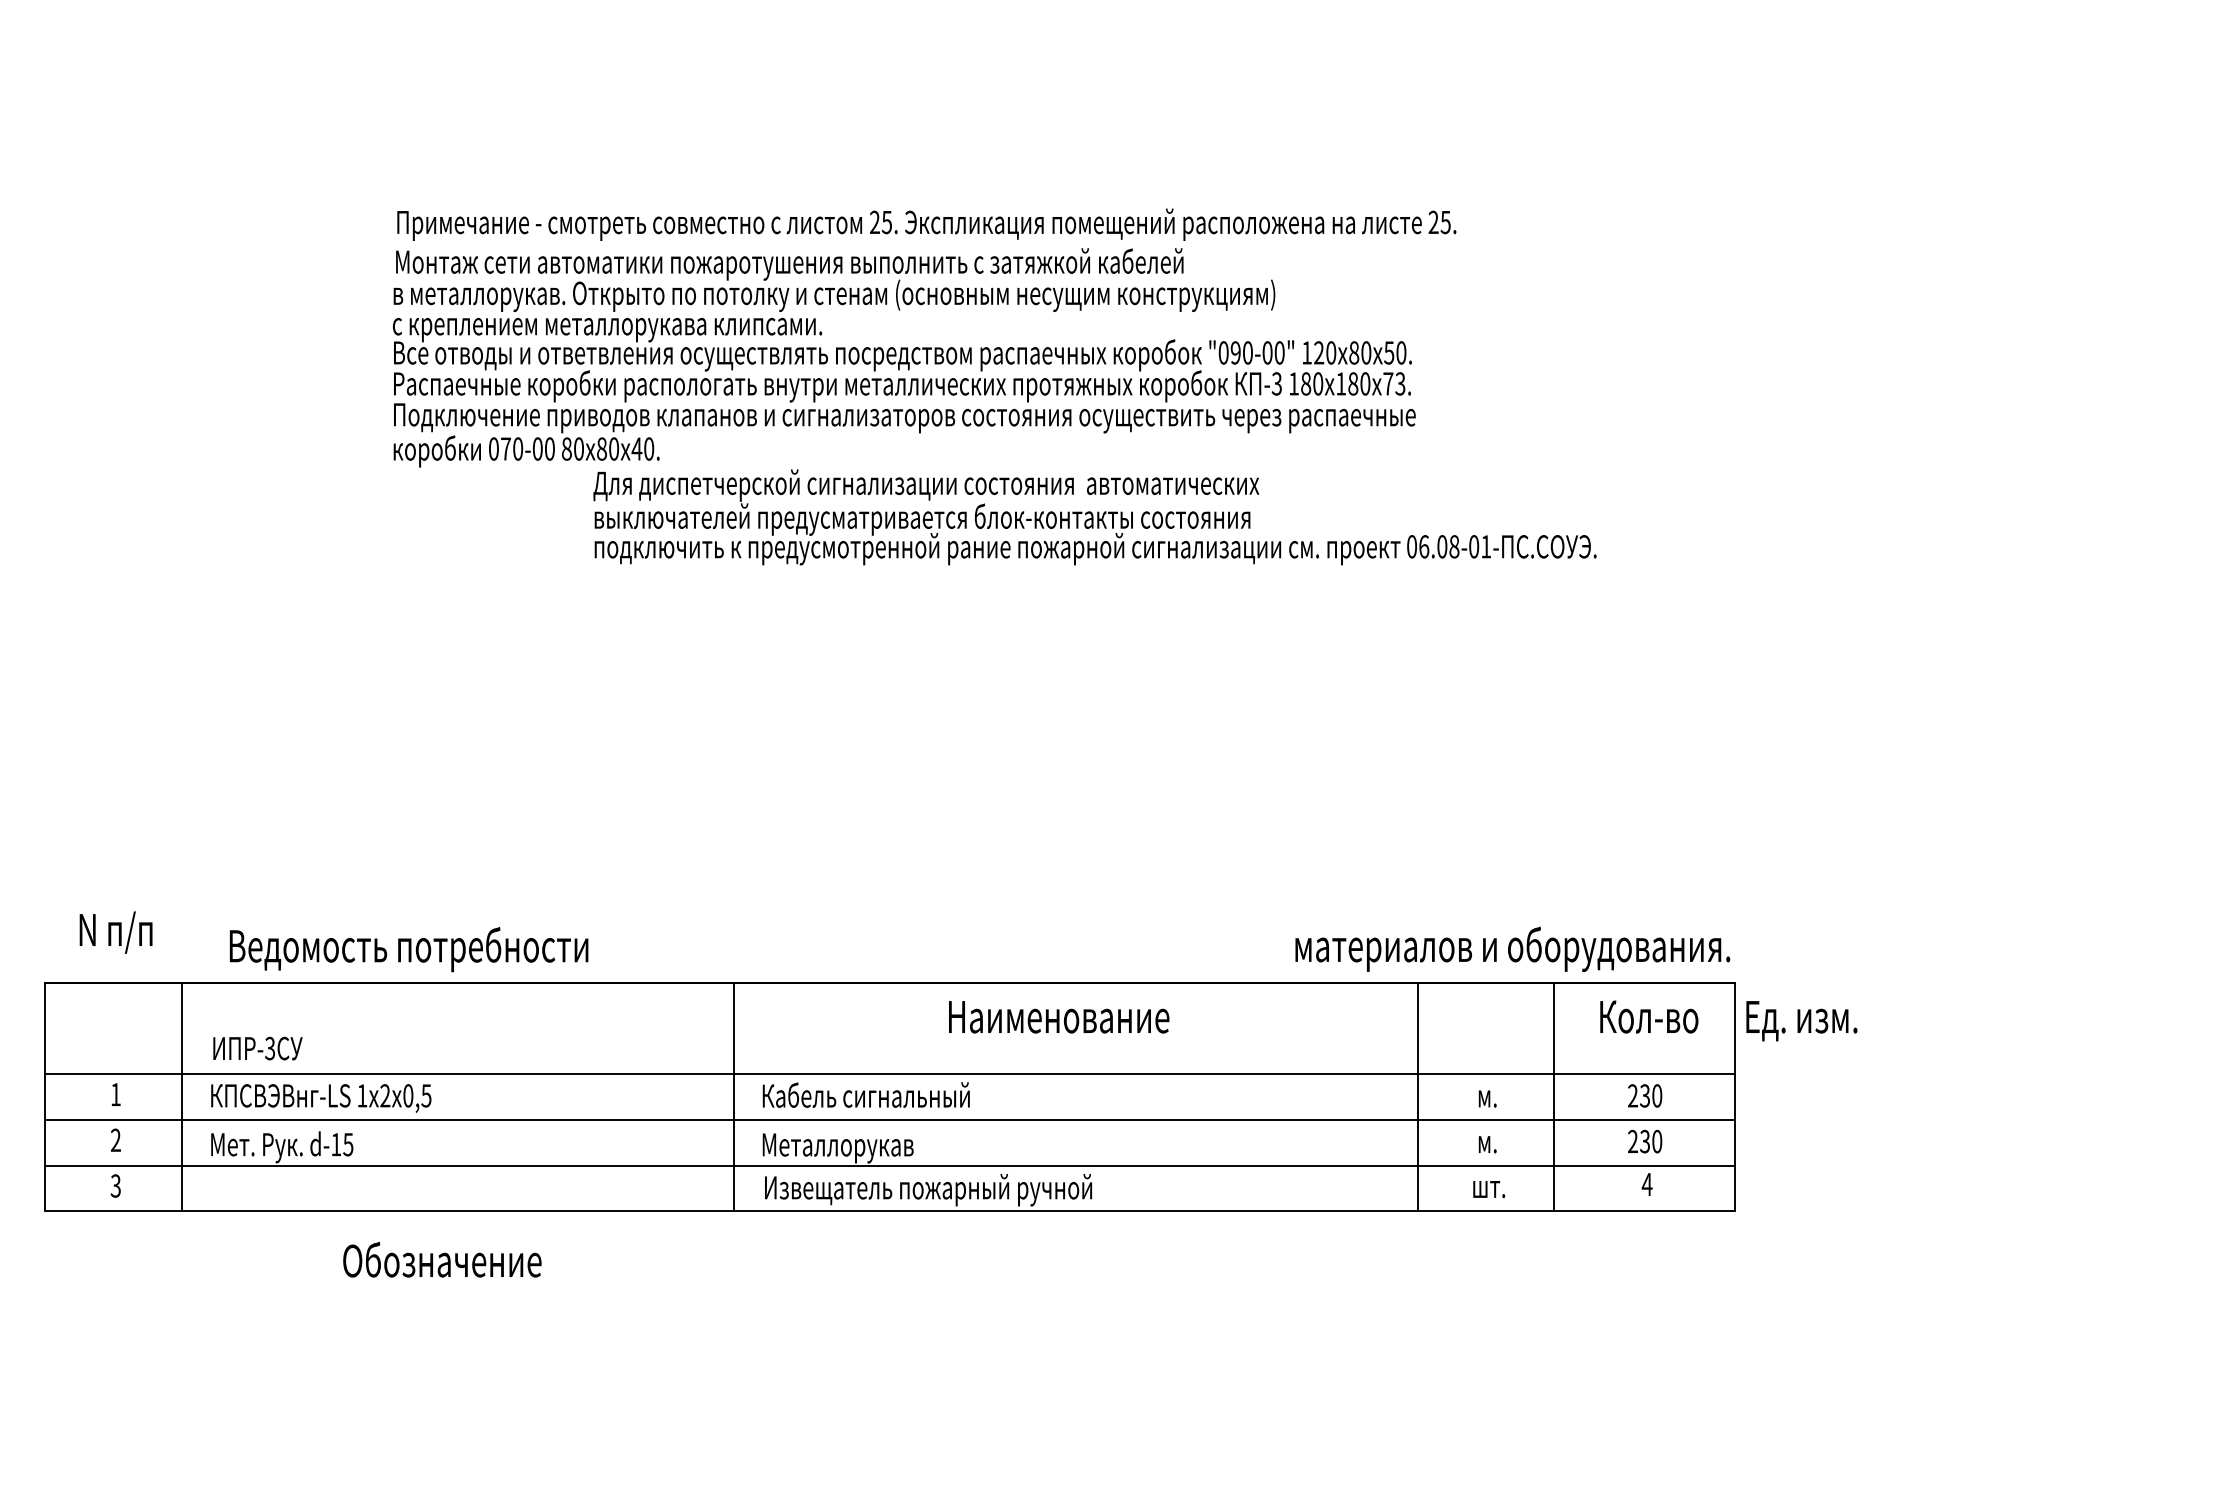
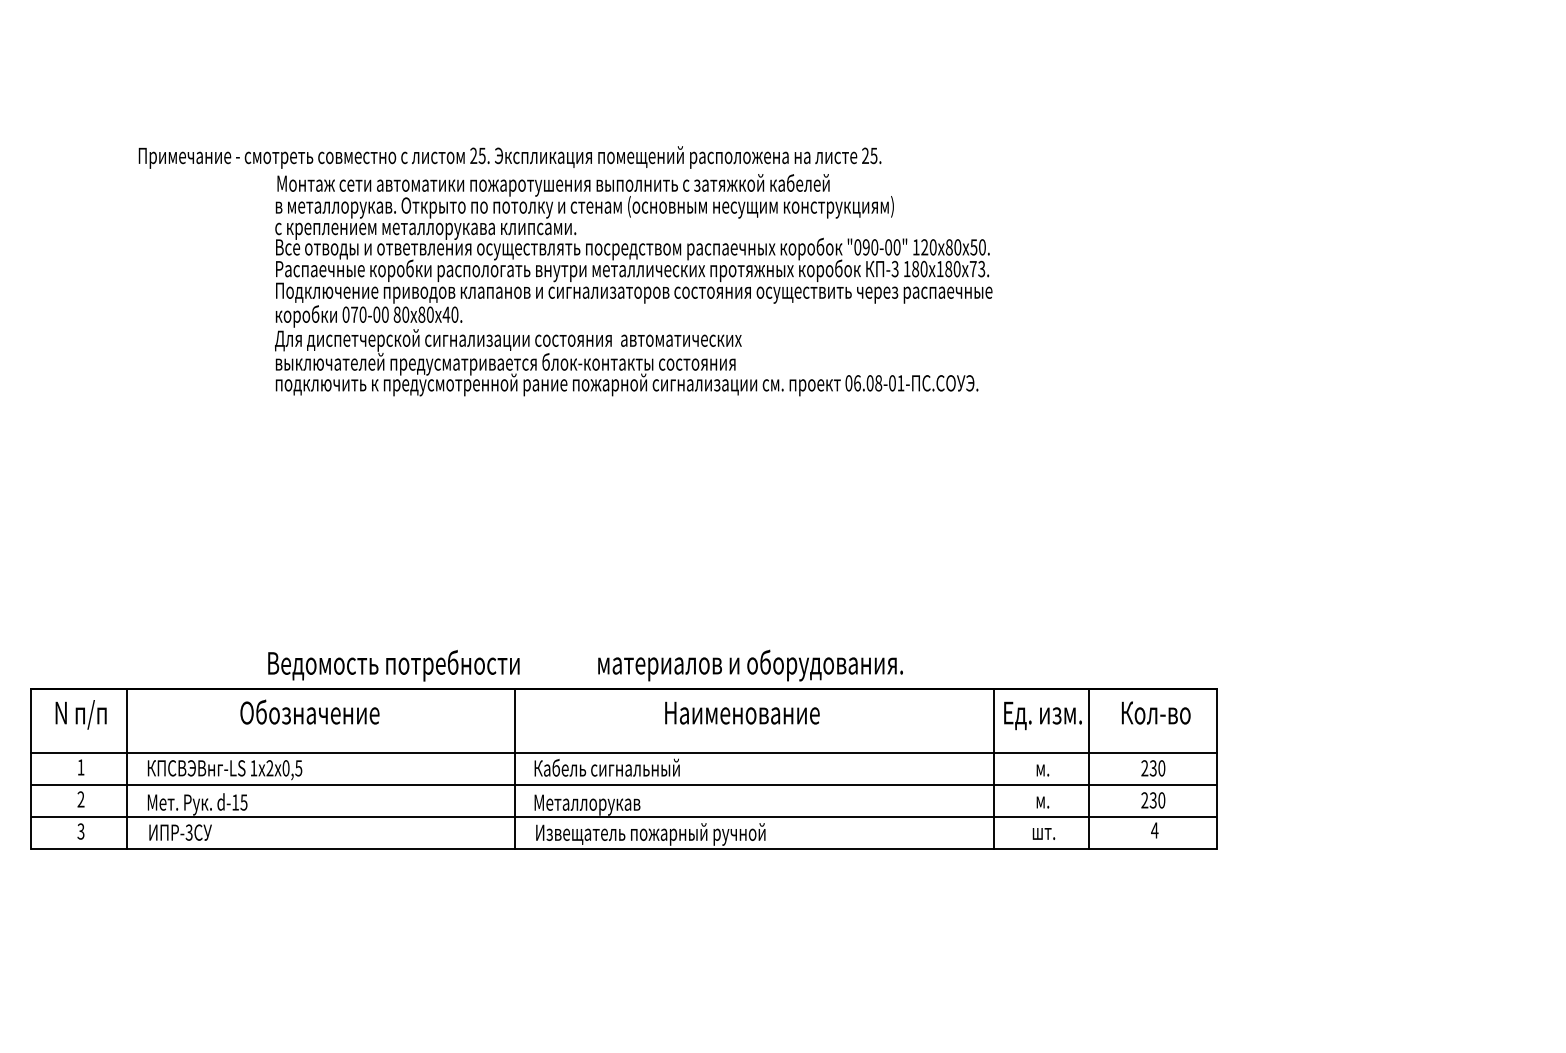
text: (926, 224) -> (509, 157), moved
text: (1094, 517) -> (626, 362), moved
text: (115, 932) -> (80, 714), moved
text: (1512, 948) -> (750, 664), moved
text: (408, 949) -> (393, 665), moved
text: (1801, 1021) -> (1042, 716), moved
text: (257, 1048) -> (180, 832), moved
text: (442, 1259) -> (310, 711), moved

